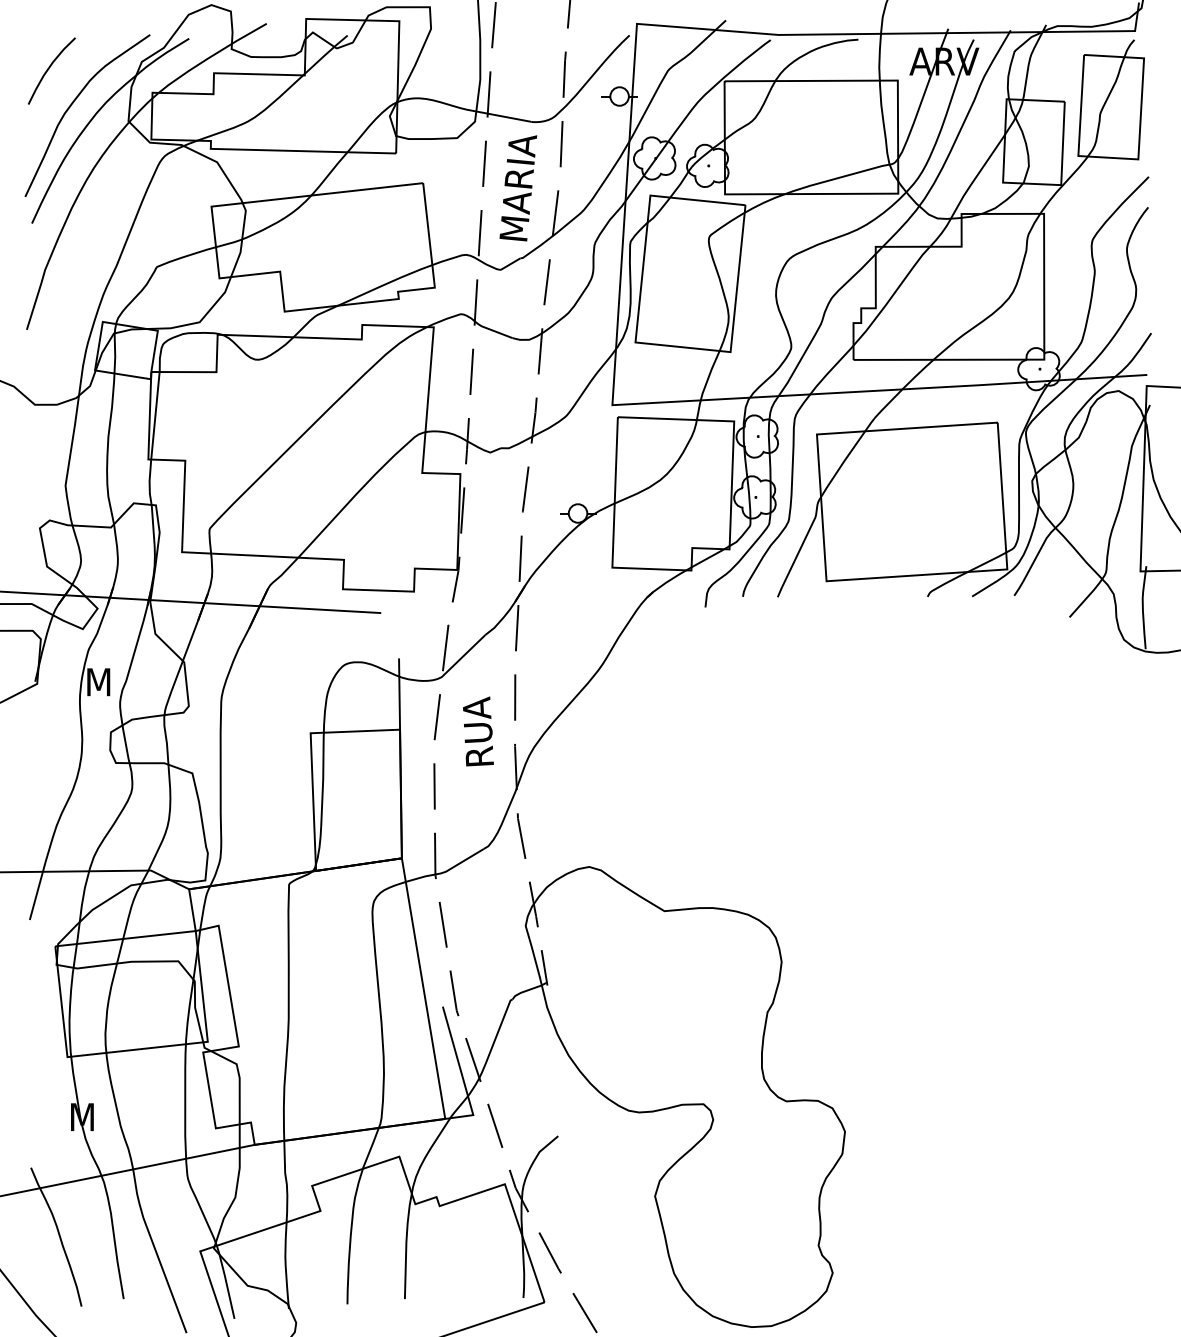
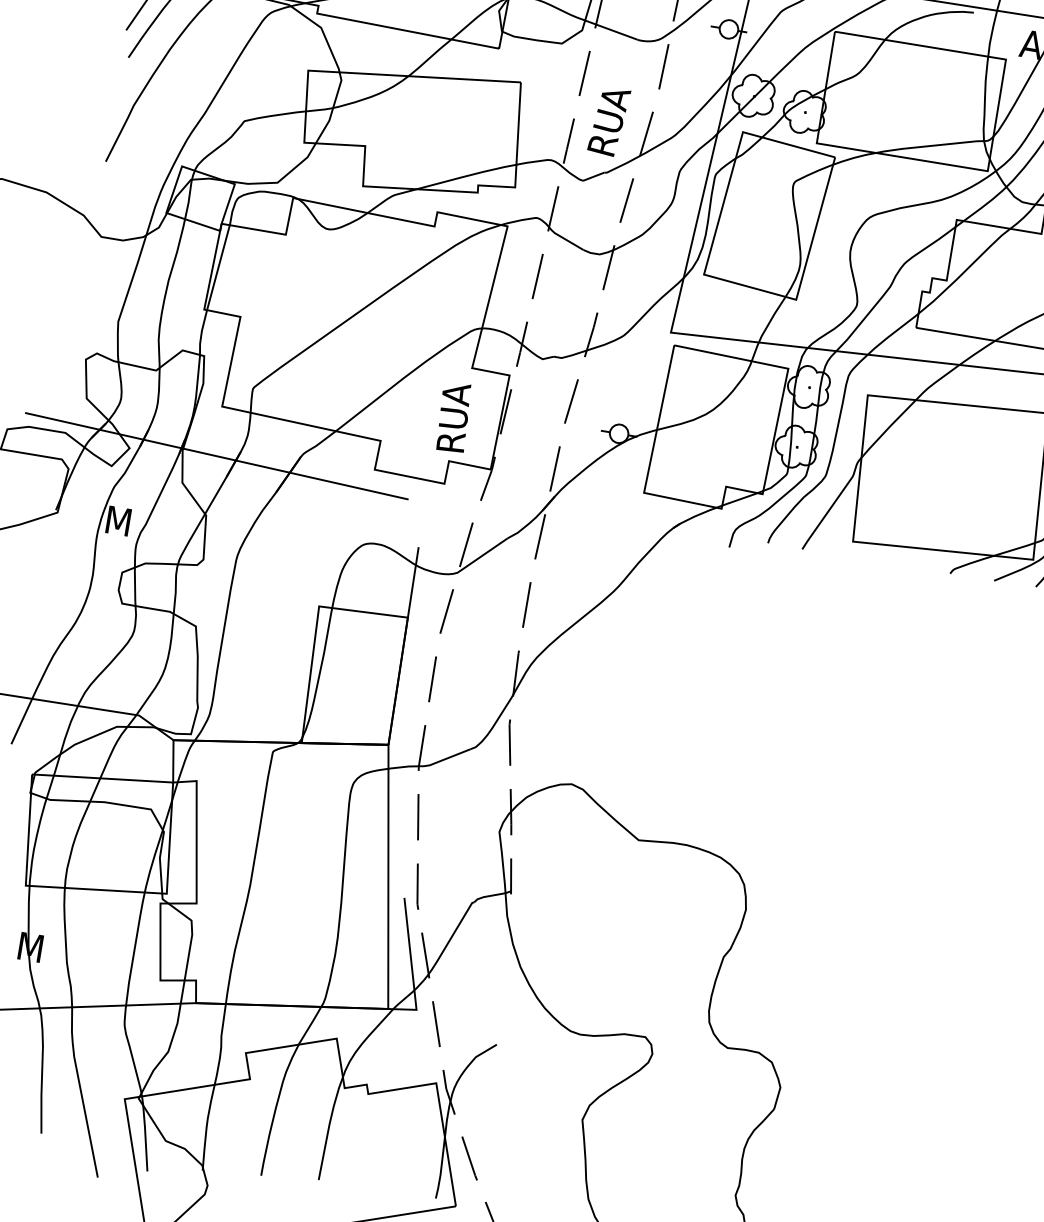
text: (518, 186) -> (614, 101), MARIA -> RUA
text: (478, 731) -> (454, 417), moved

